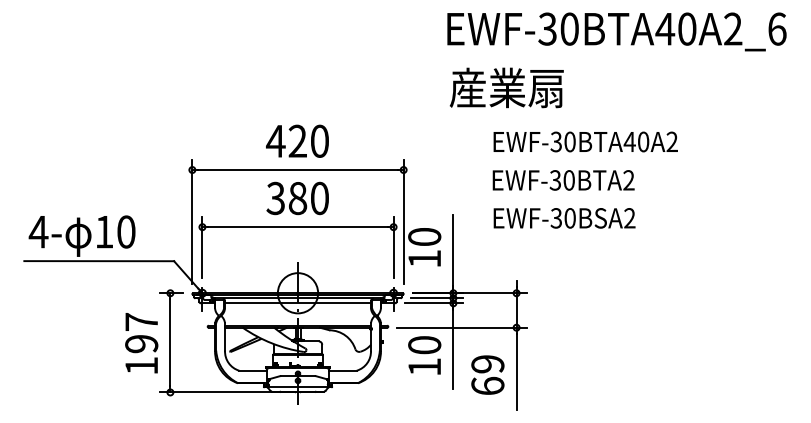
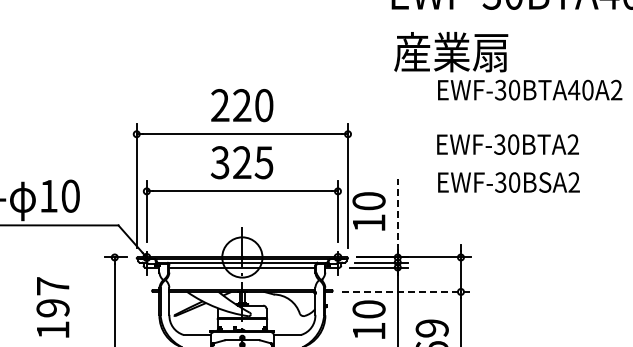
text: (275, 140) -> (219, 104), 420 -> 220
text: (585, 141) -> (529, 89), moved
text: (308, 198) -> (252, 162), 380 -> 325
line: (453, 250) -> (397, 214), solid -> dashed
line: (462, 327) -> (406, 291), solid -> dashed
text: (141, 343) -> (52, 307), moved

